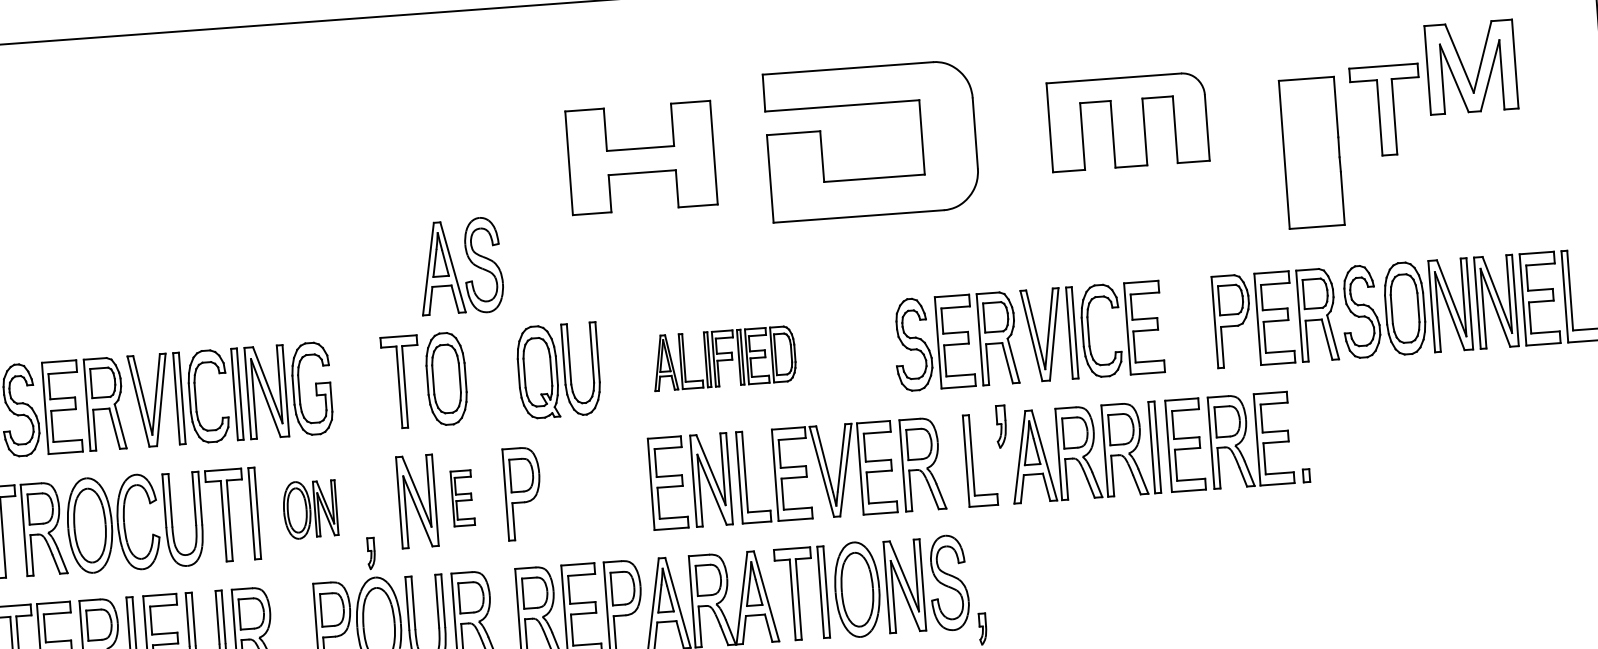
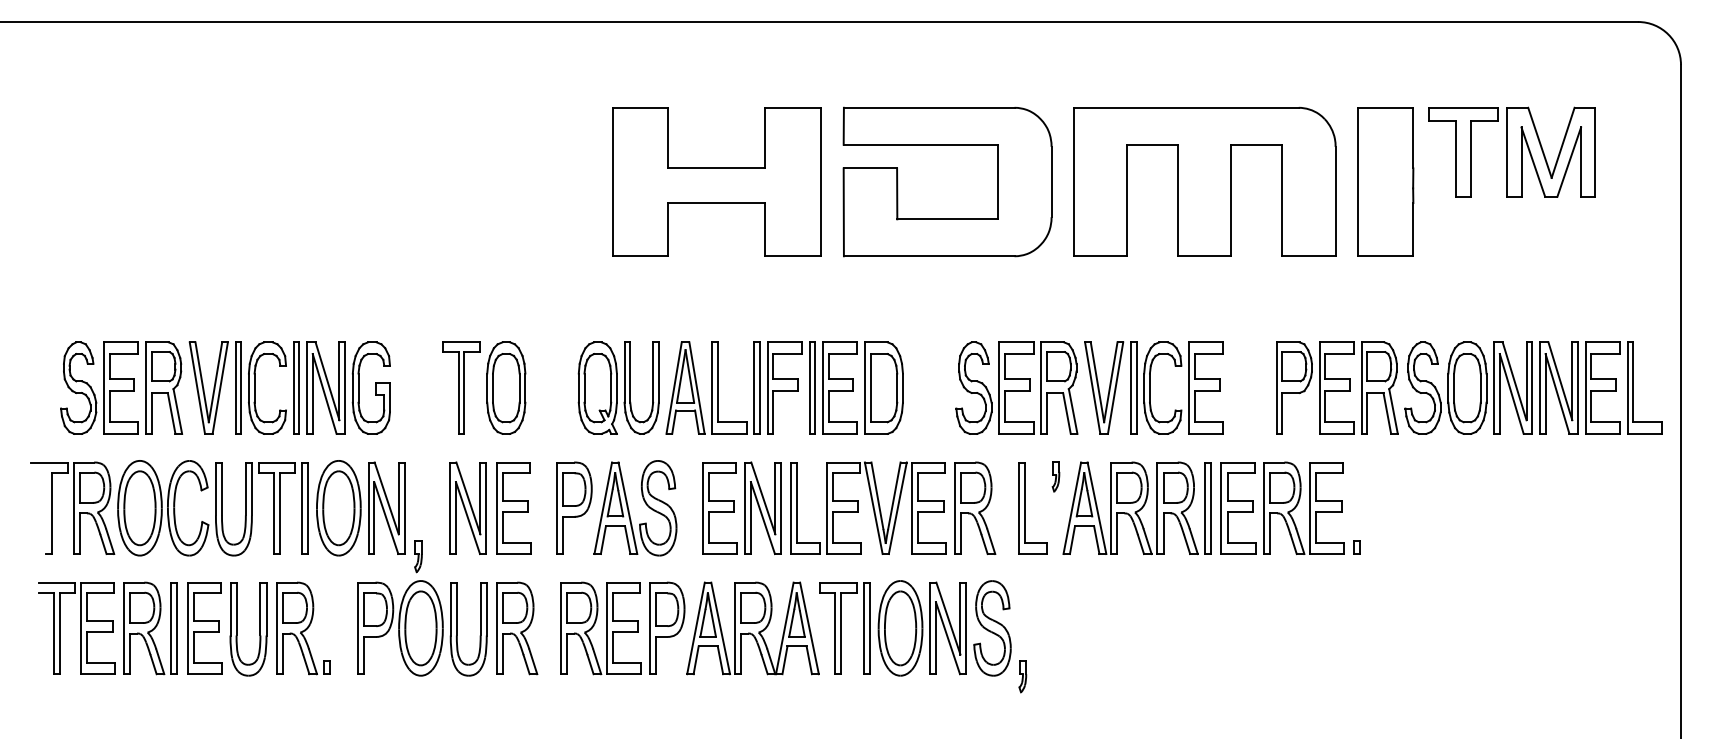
part: (1386, 110) -> (1463, 152), moved
part: (1127, 121) -> (1204, 181), size x1.67
part: (1311, 152) -> (1385, 181), moved
part: (641, 157) -> (716, 181), size x1.43
part: (454, 268) -> (629, 509), moved
part: (723, 357) -> (784, 387), size x1.67
part: (1000, 426) -> (1055, 476), size x0.71
part: (462, 498) -> (513, 508), size x1.67
part: (309, 509) -> (360, 508), size x1.67

